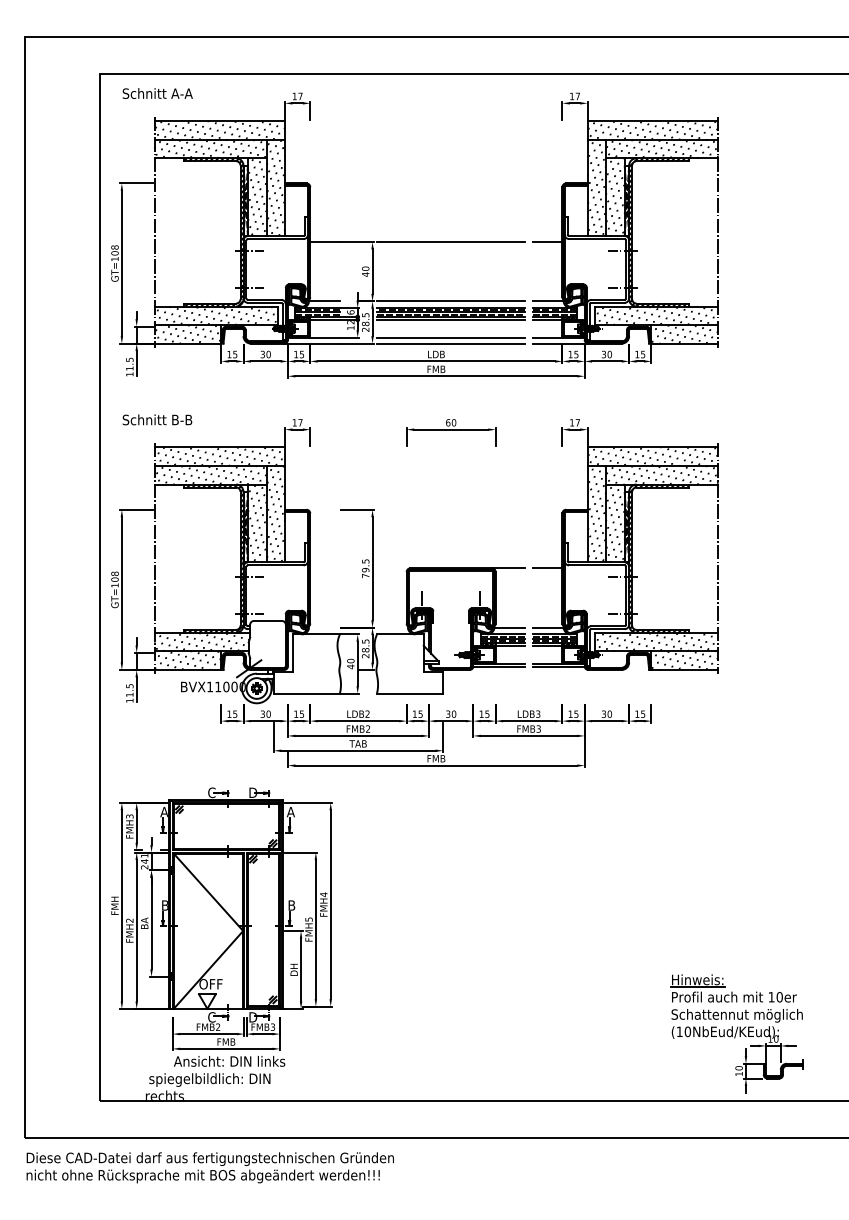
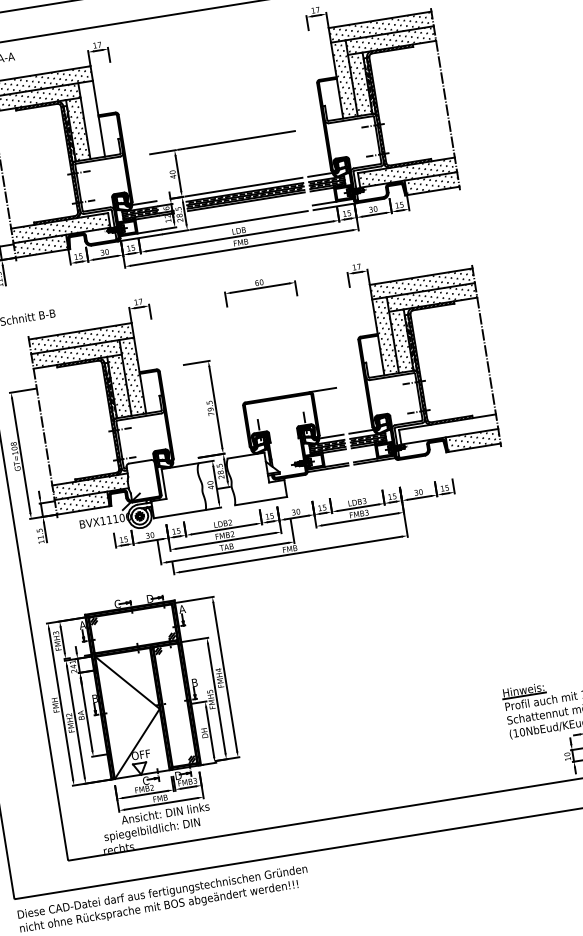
hatch: (275, 187) -> (91, 119), removed
line: (324, 242) -> (136, 156), removed
line: (547, 242) -> (312, 128), removed
line: (451, 337) -> (248, 215), removed
line: (547, 568) -> (353, 385), removed
hatch: (655, 641) -> (447, 429), removed
text: (226, 686) -> (115, 518), BVX11000 -> BVX11100

